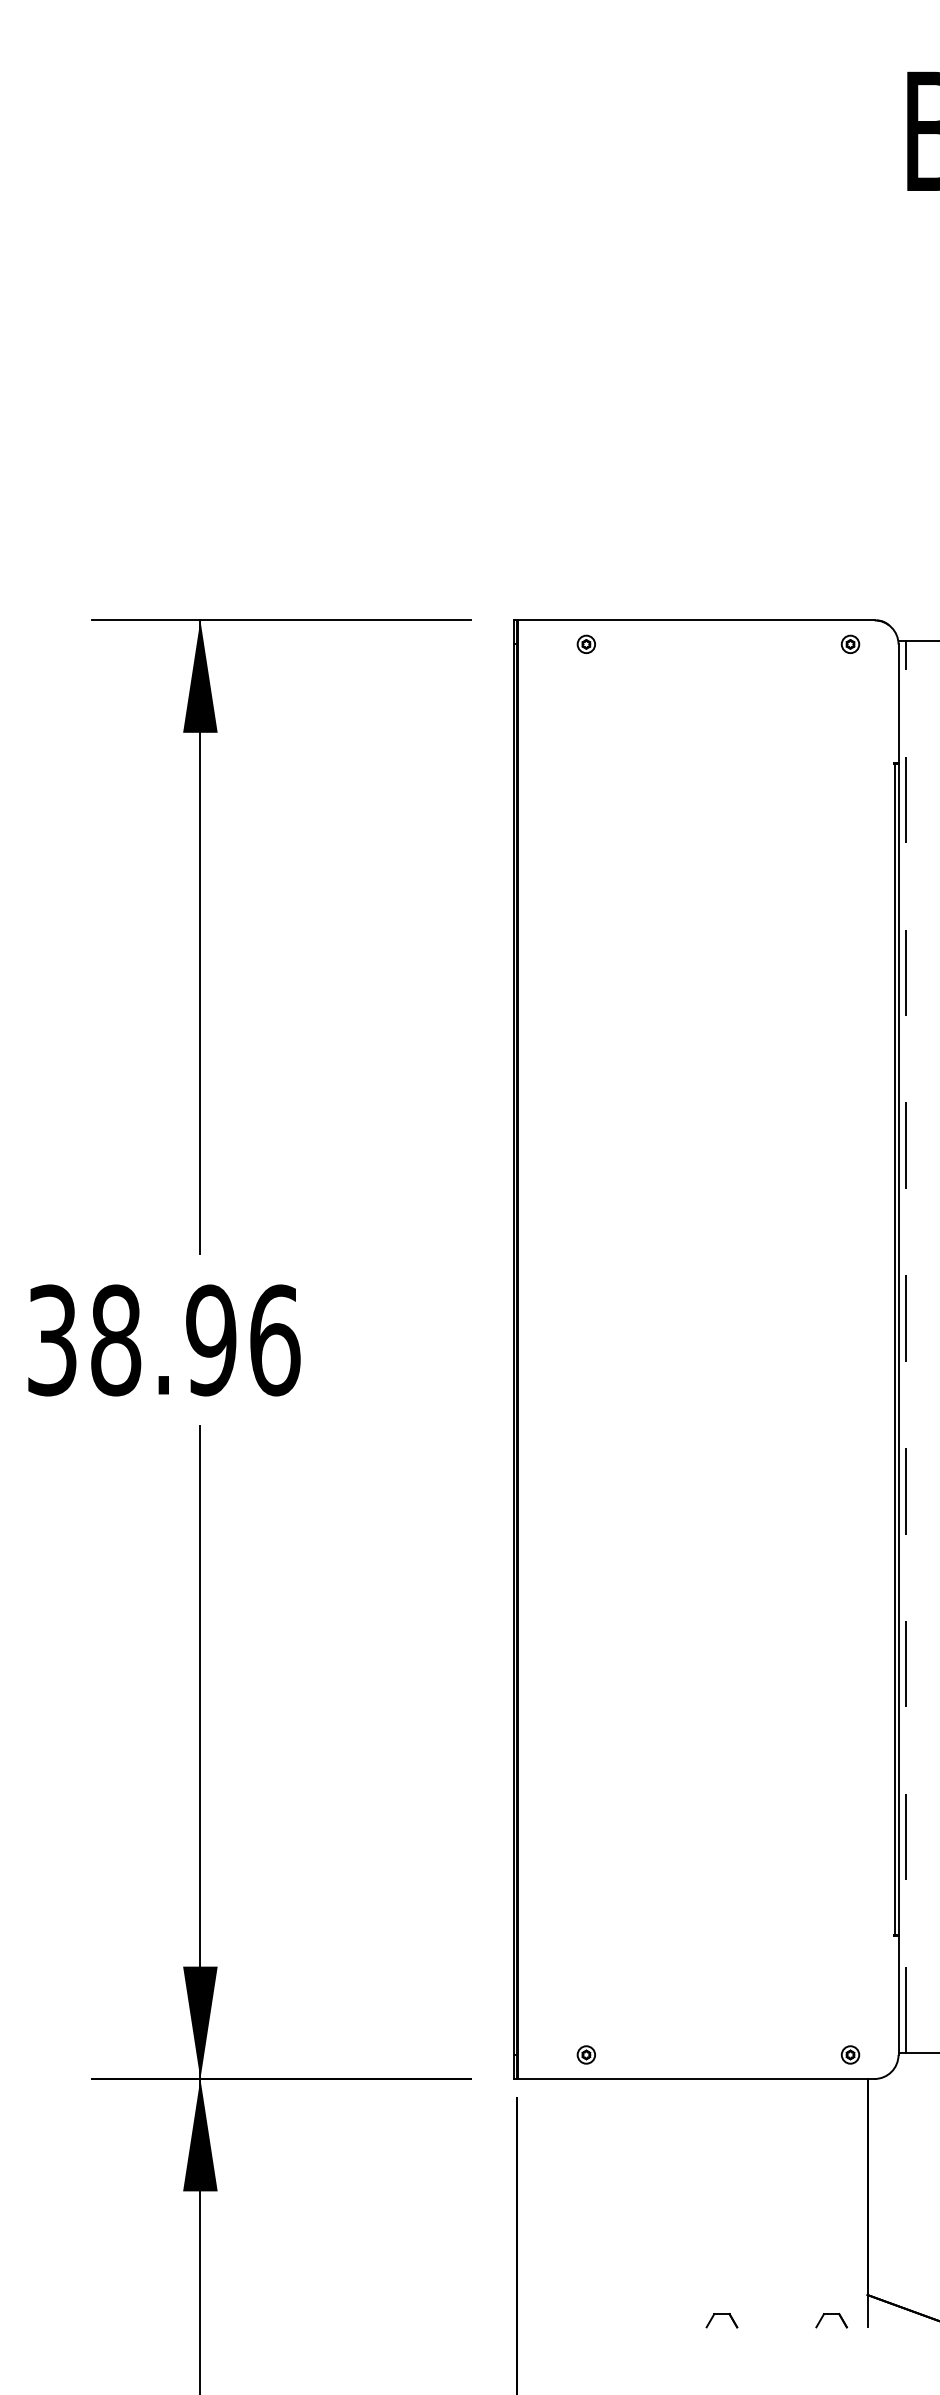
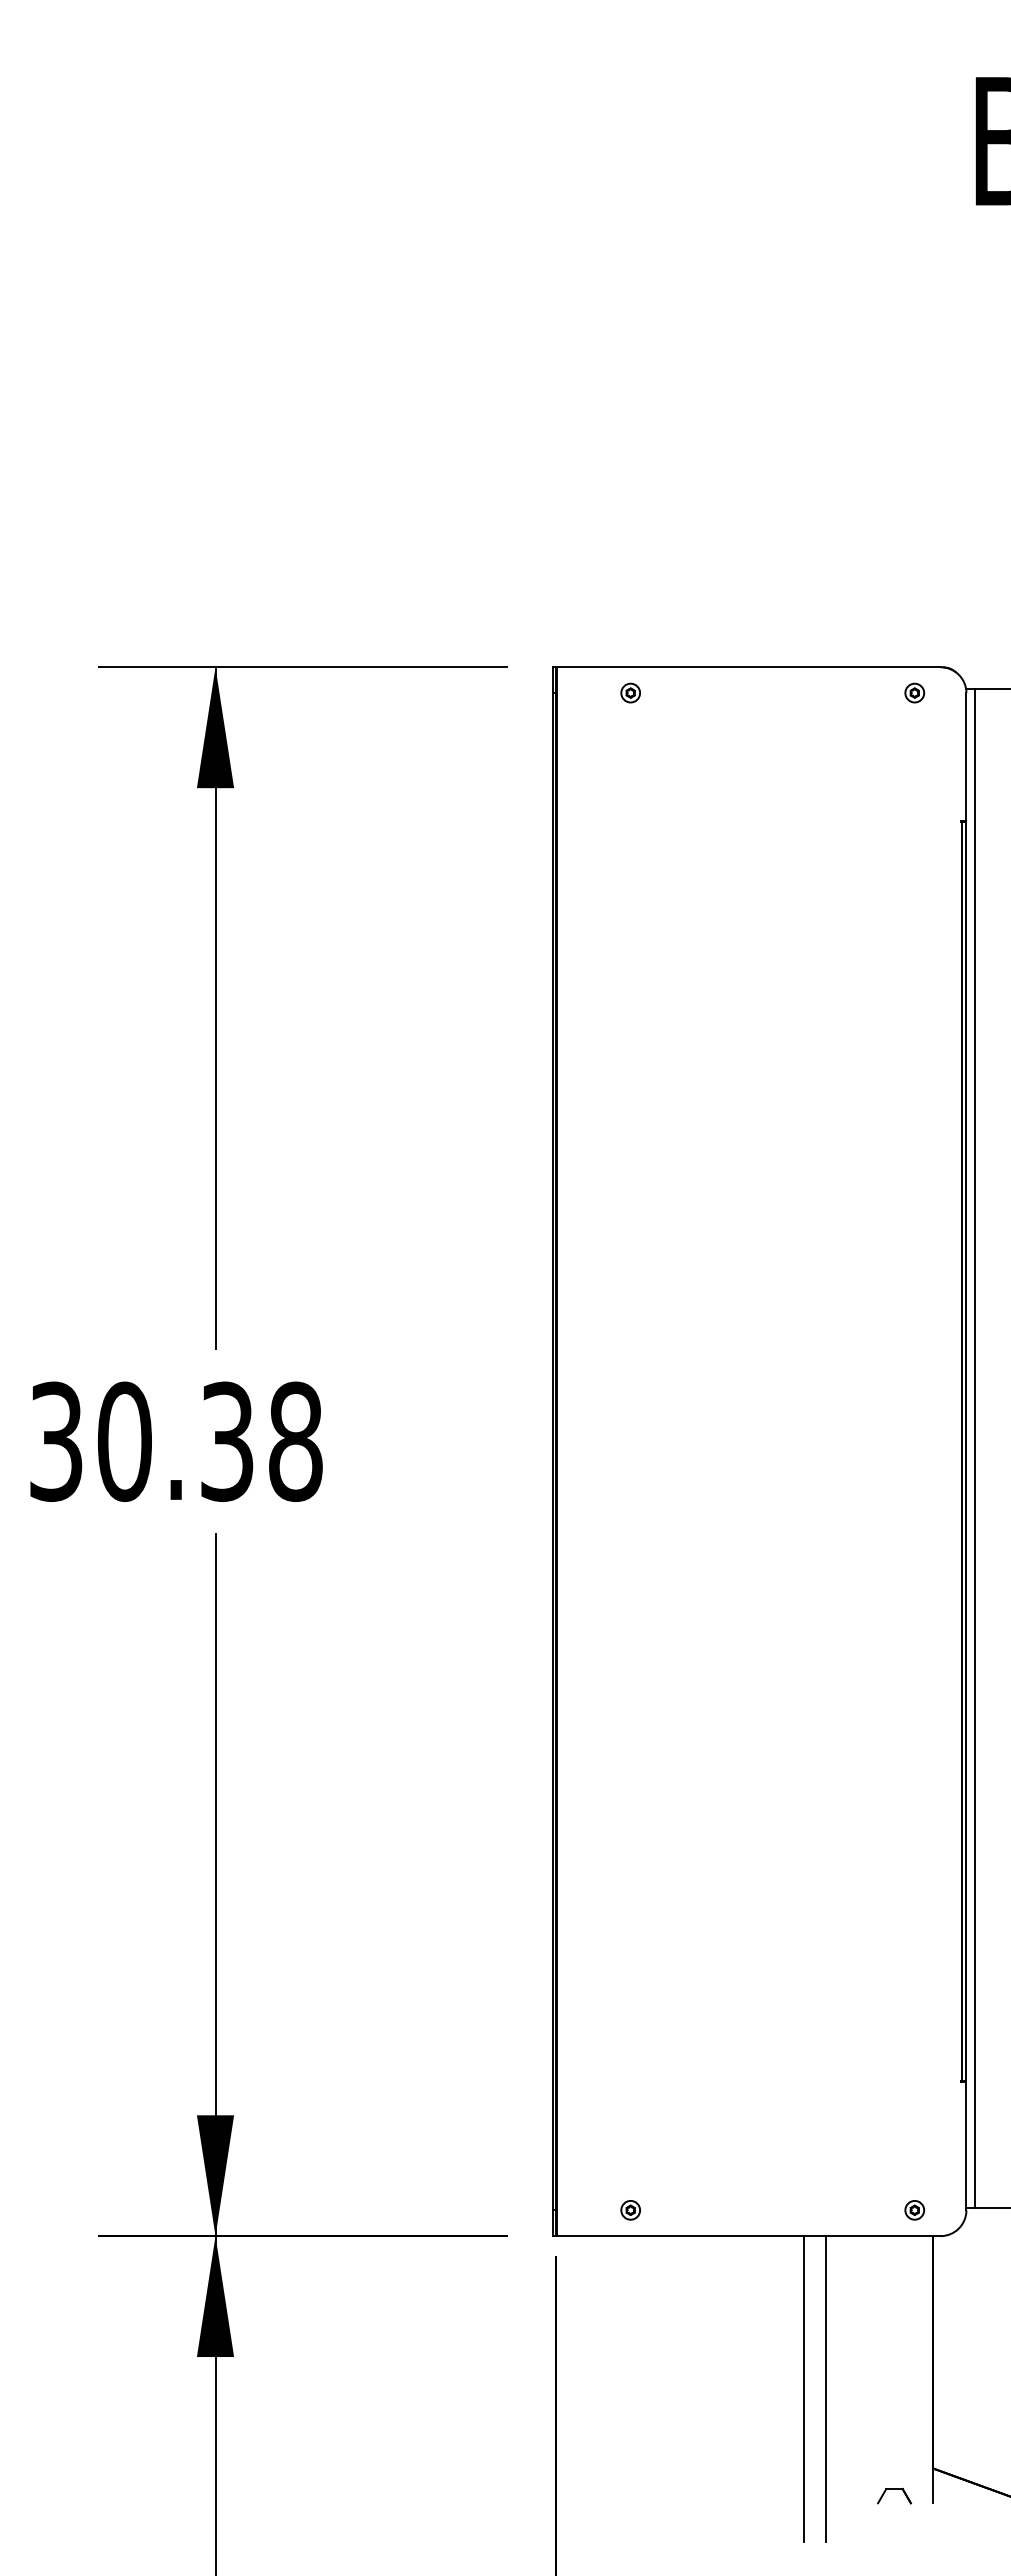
text: (195, 1340) -> (210, 1441), 38.96 -> 30.38
line: (906, 1346) -> (974, 1448), dashed -> solid
line: (747, 2221) -> (804, 2389), added
line: (768, 2221) -> (826, 2389), added
part: (721, 2314) -> (776, 2489), removed

